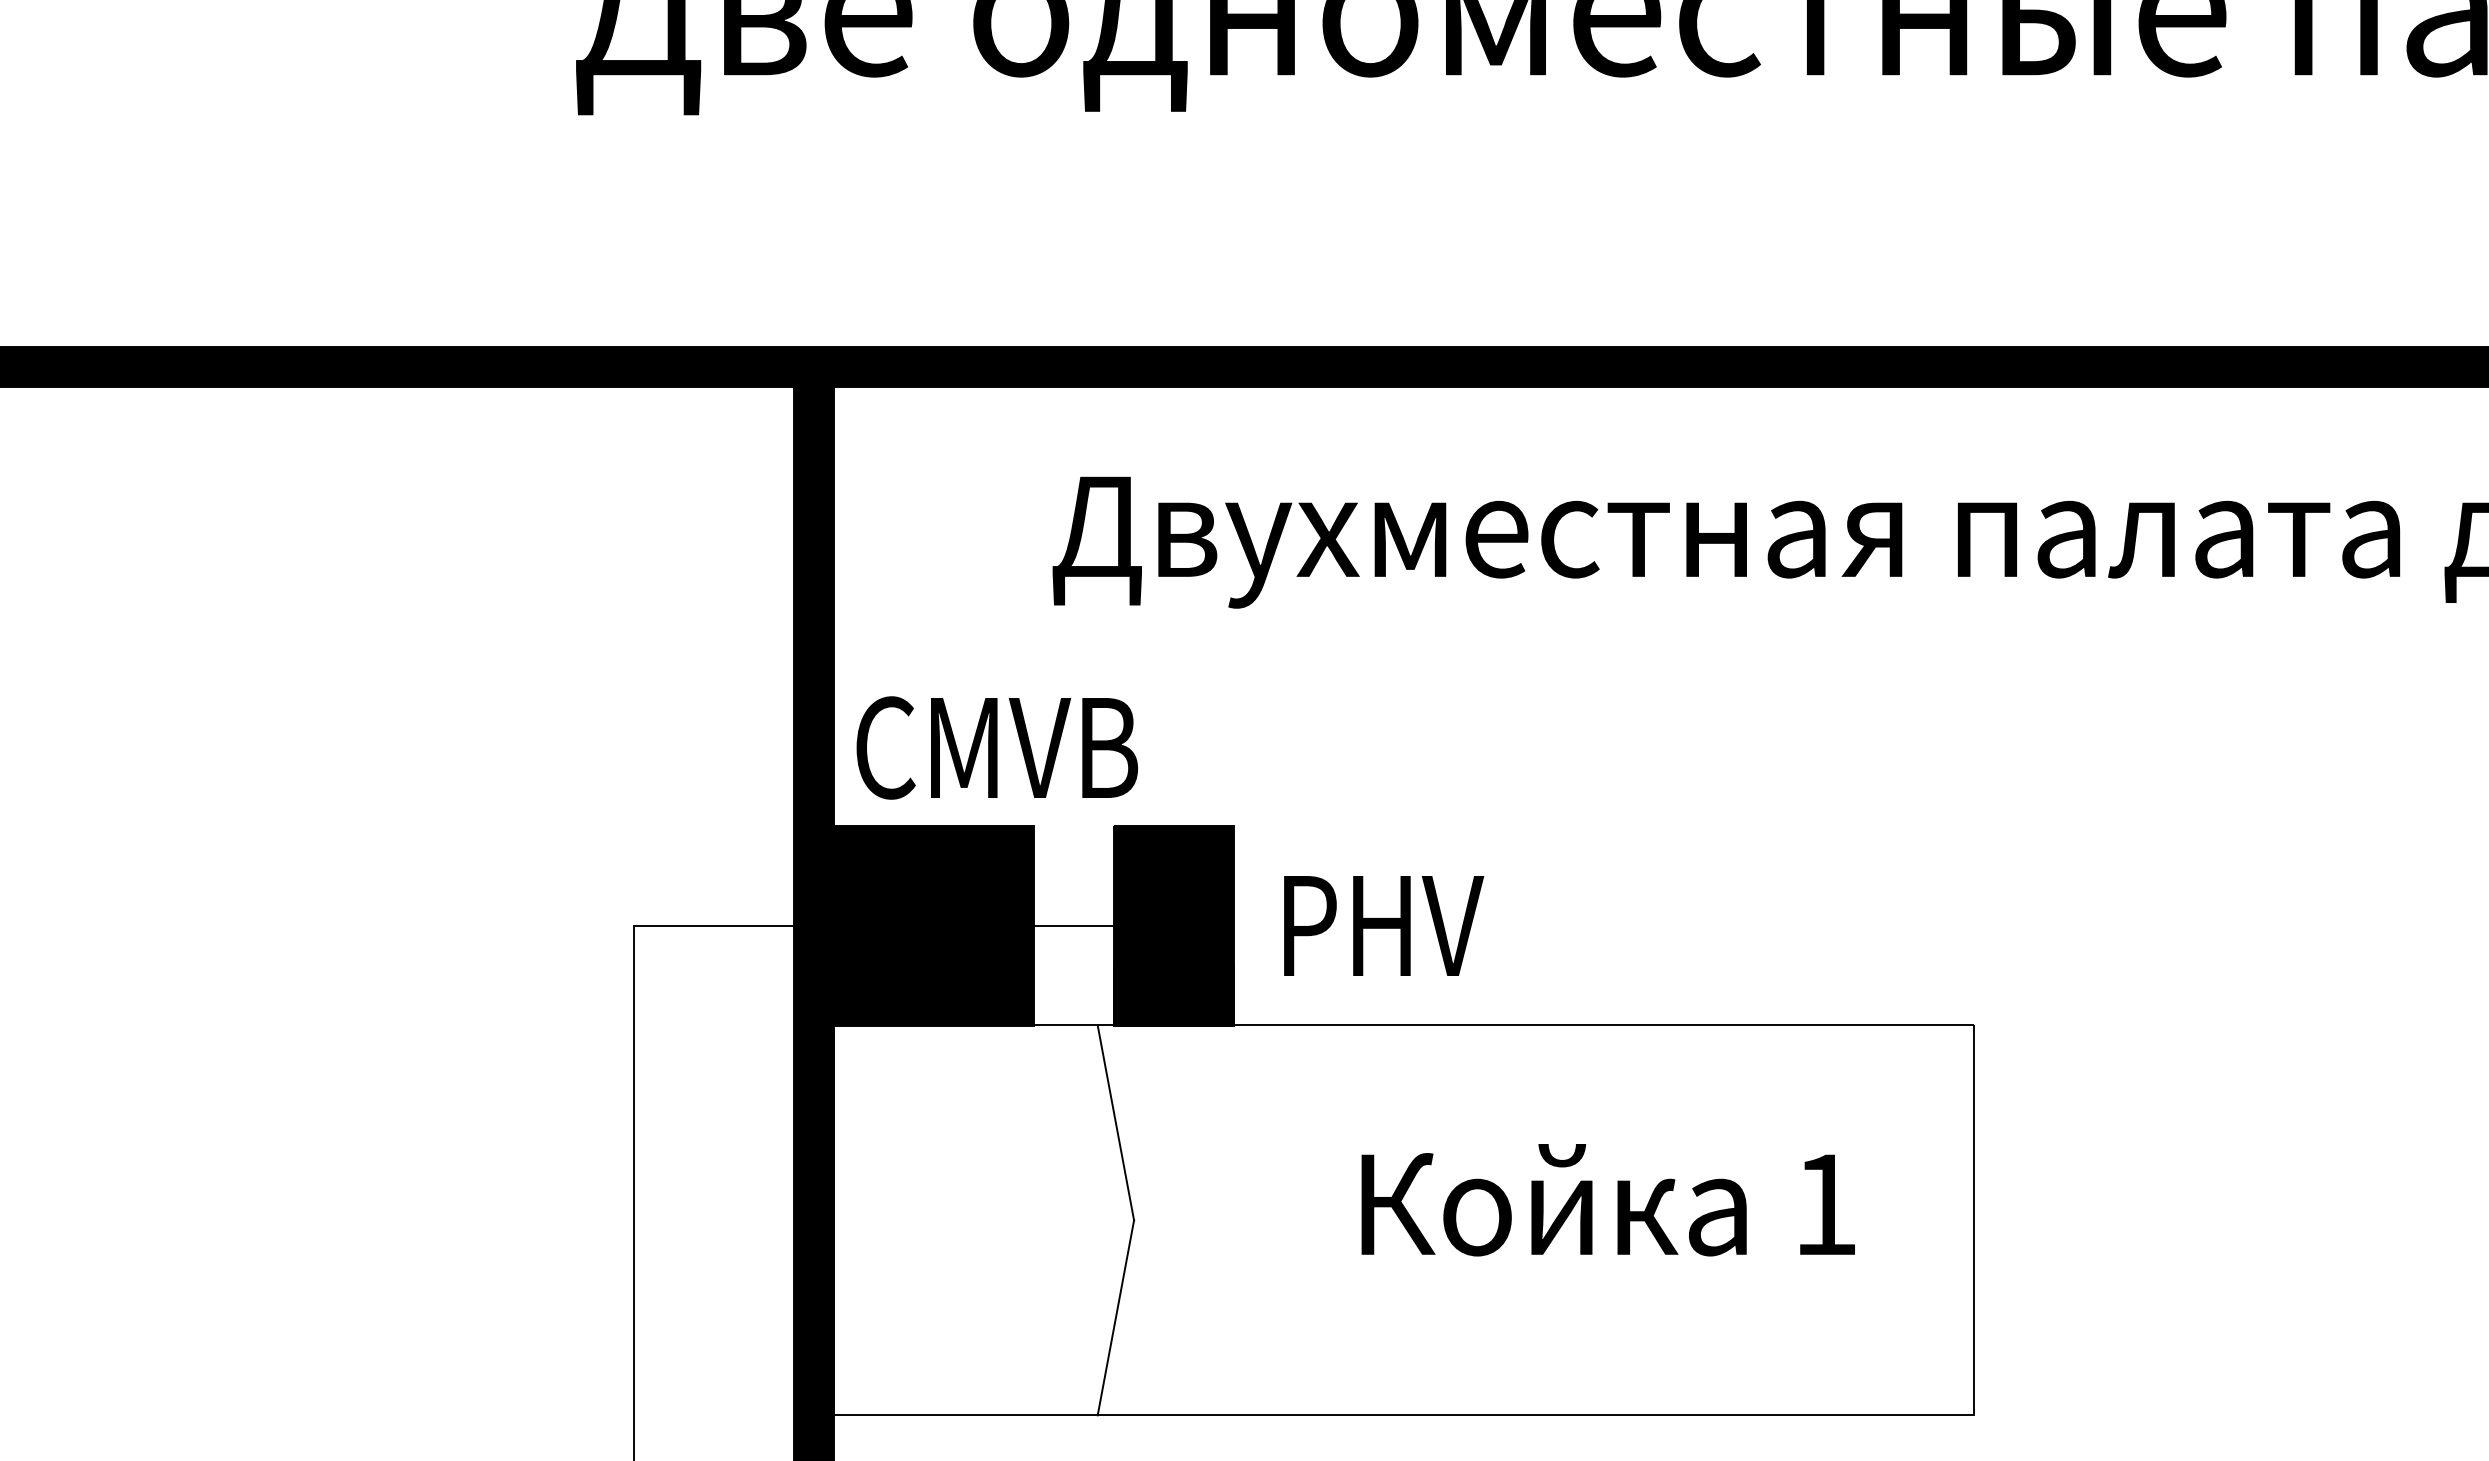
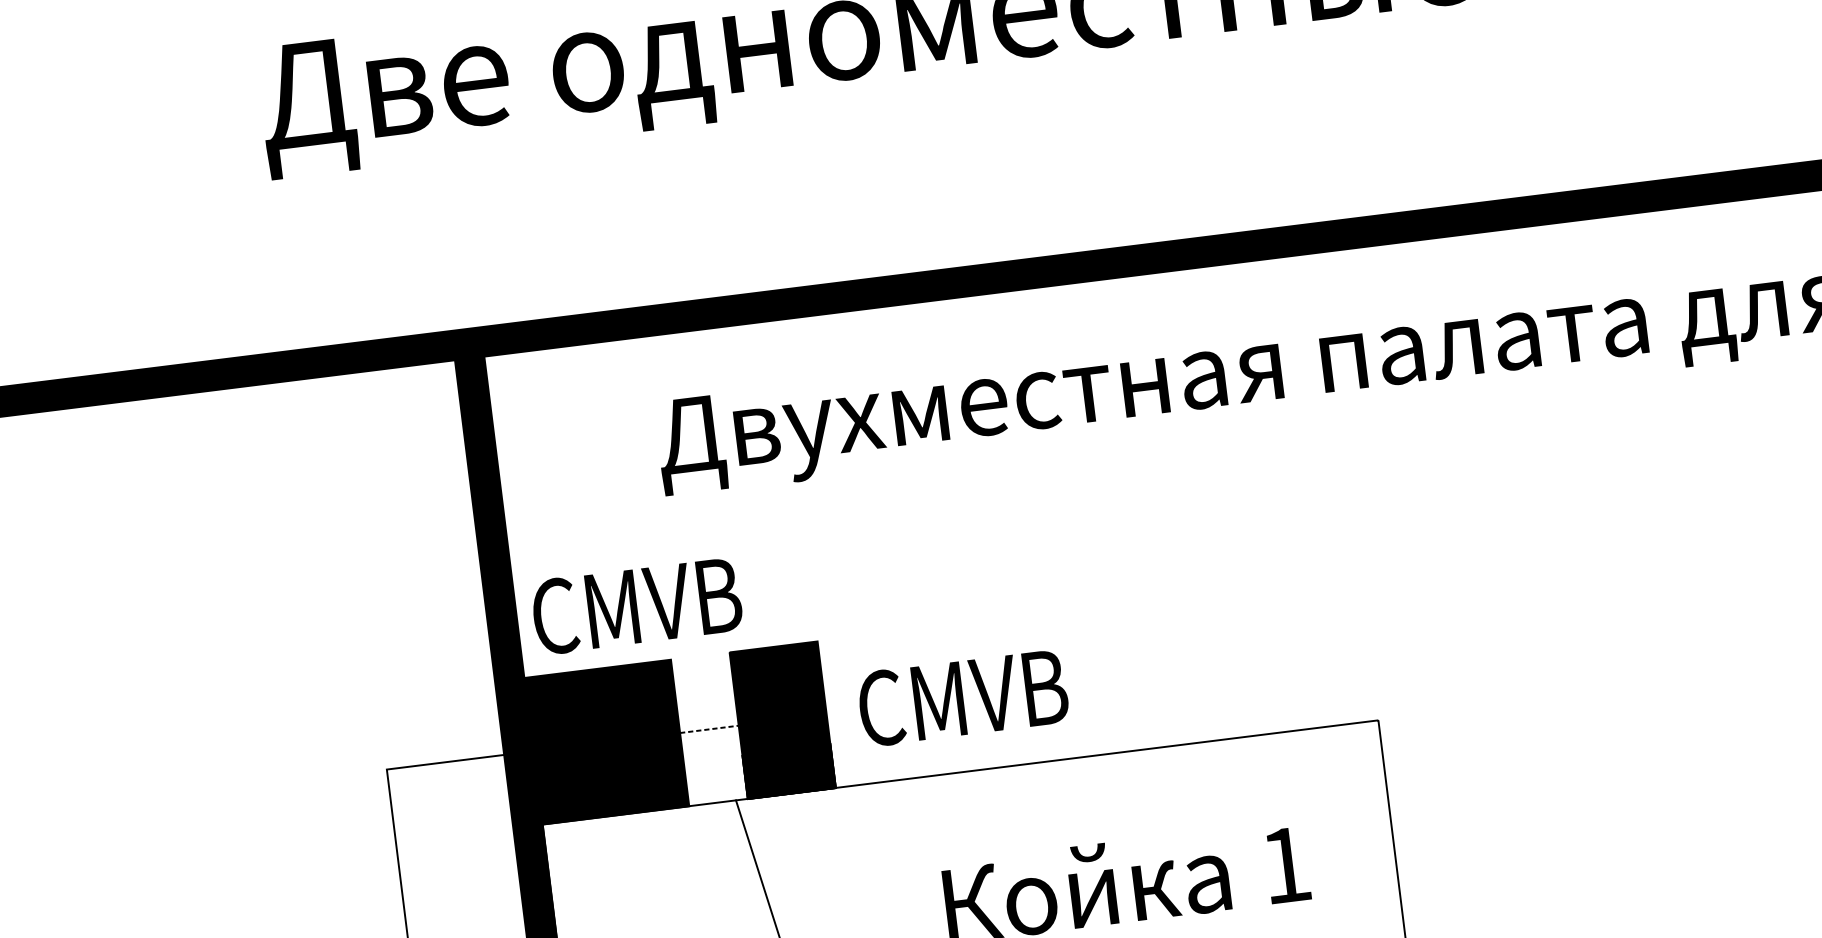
line: (1073, 925) -> (709, 729), solid -> dashed
text: (1419, 925) -> (962, 697), РНV -> CMVB

